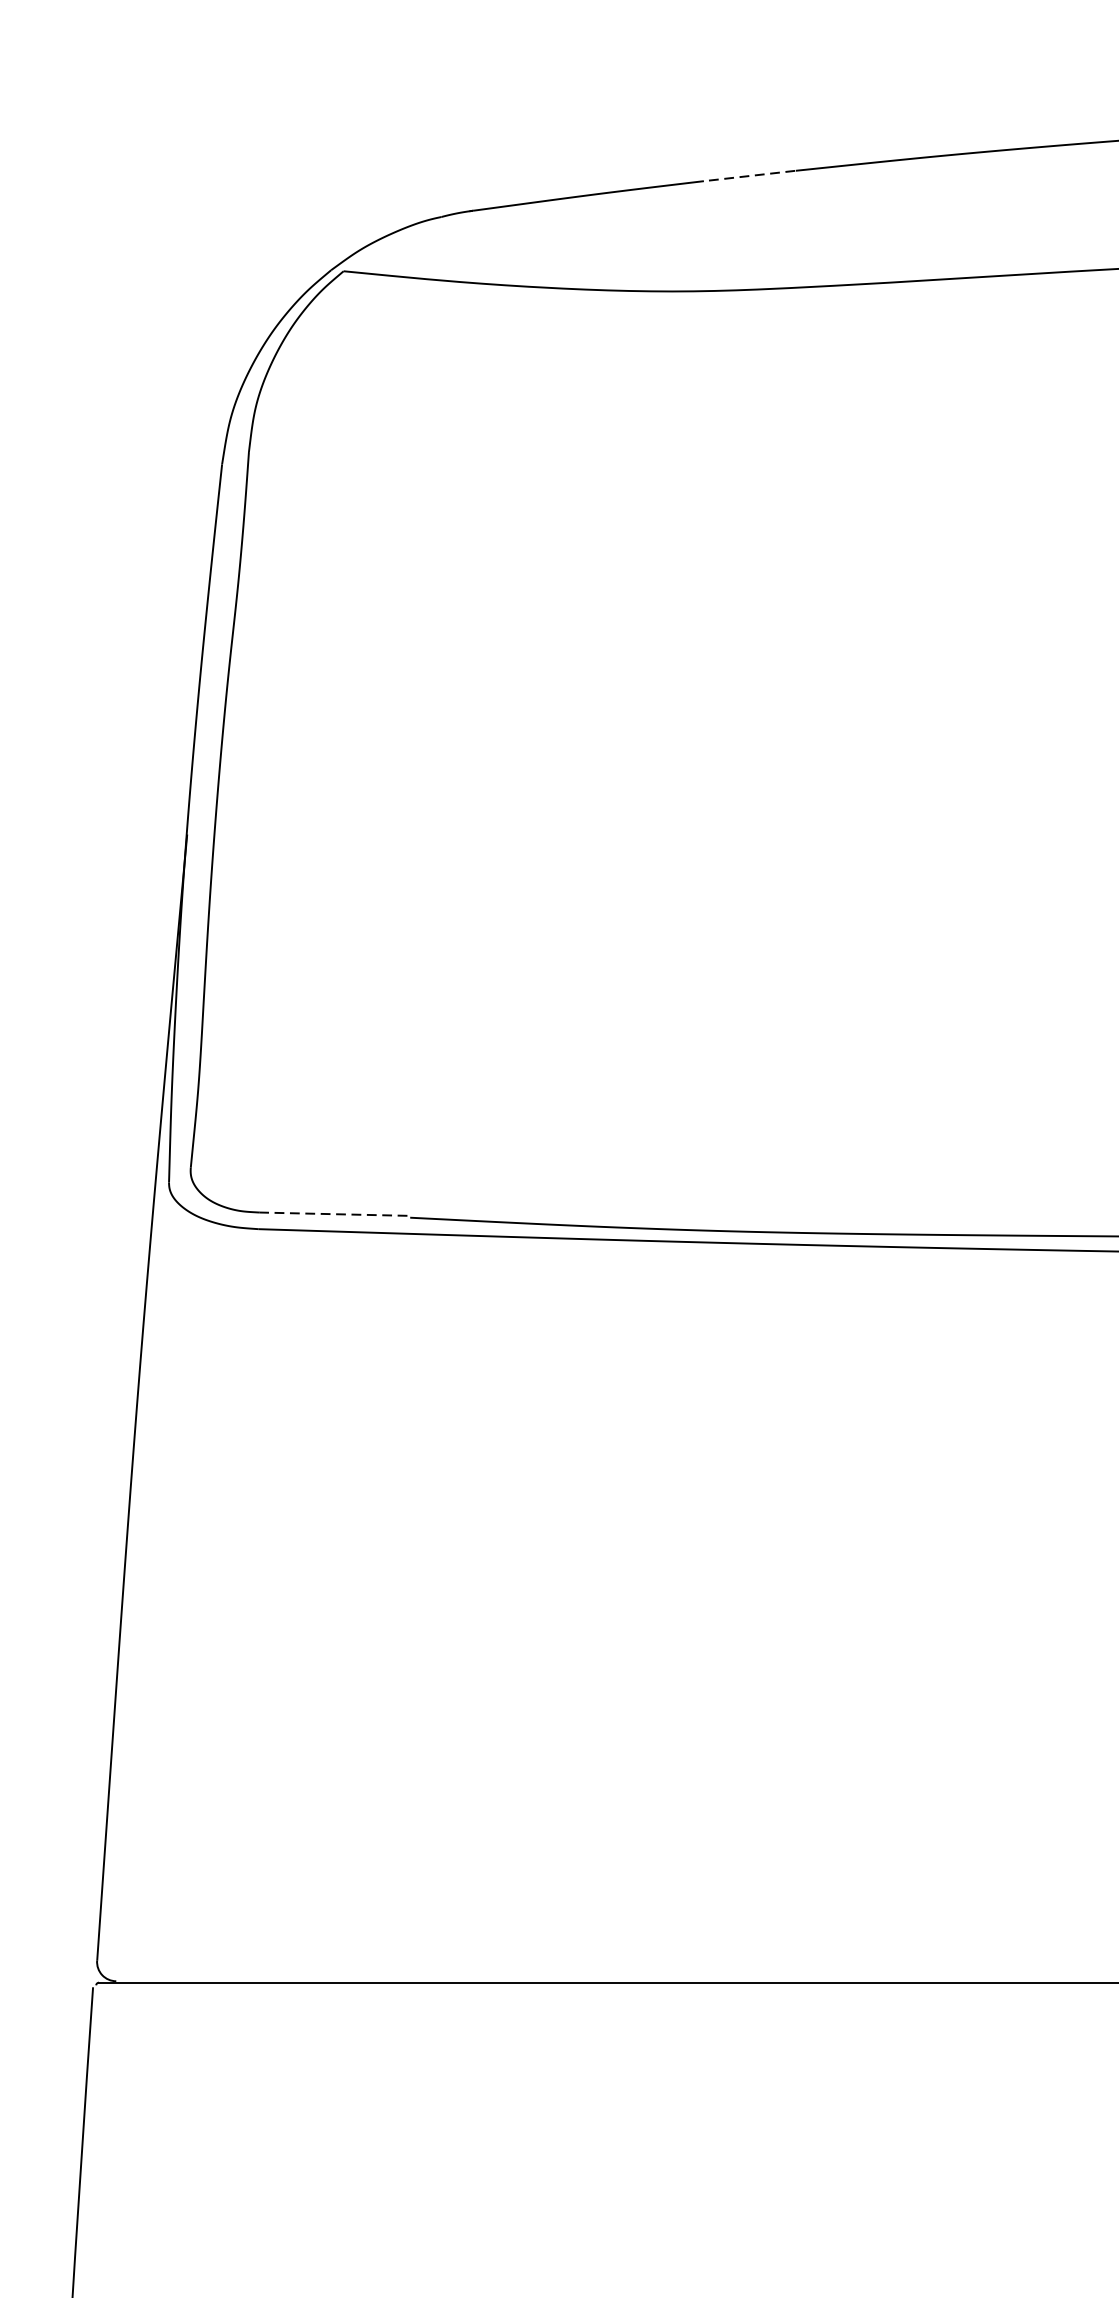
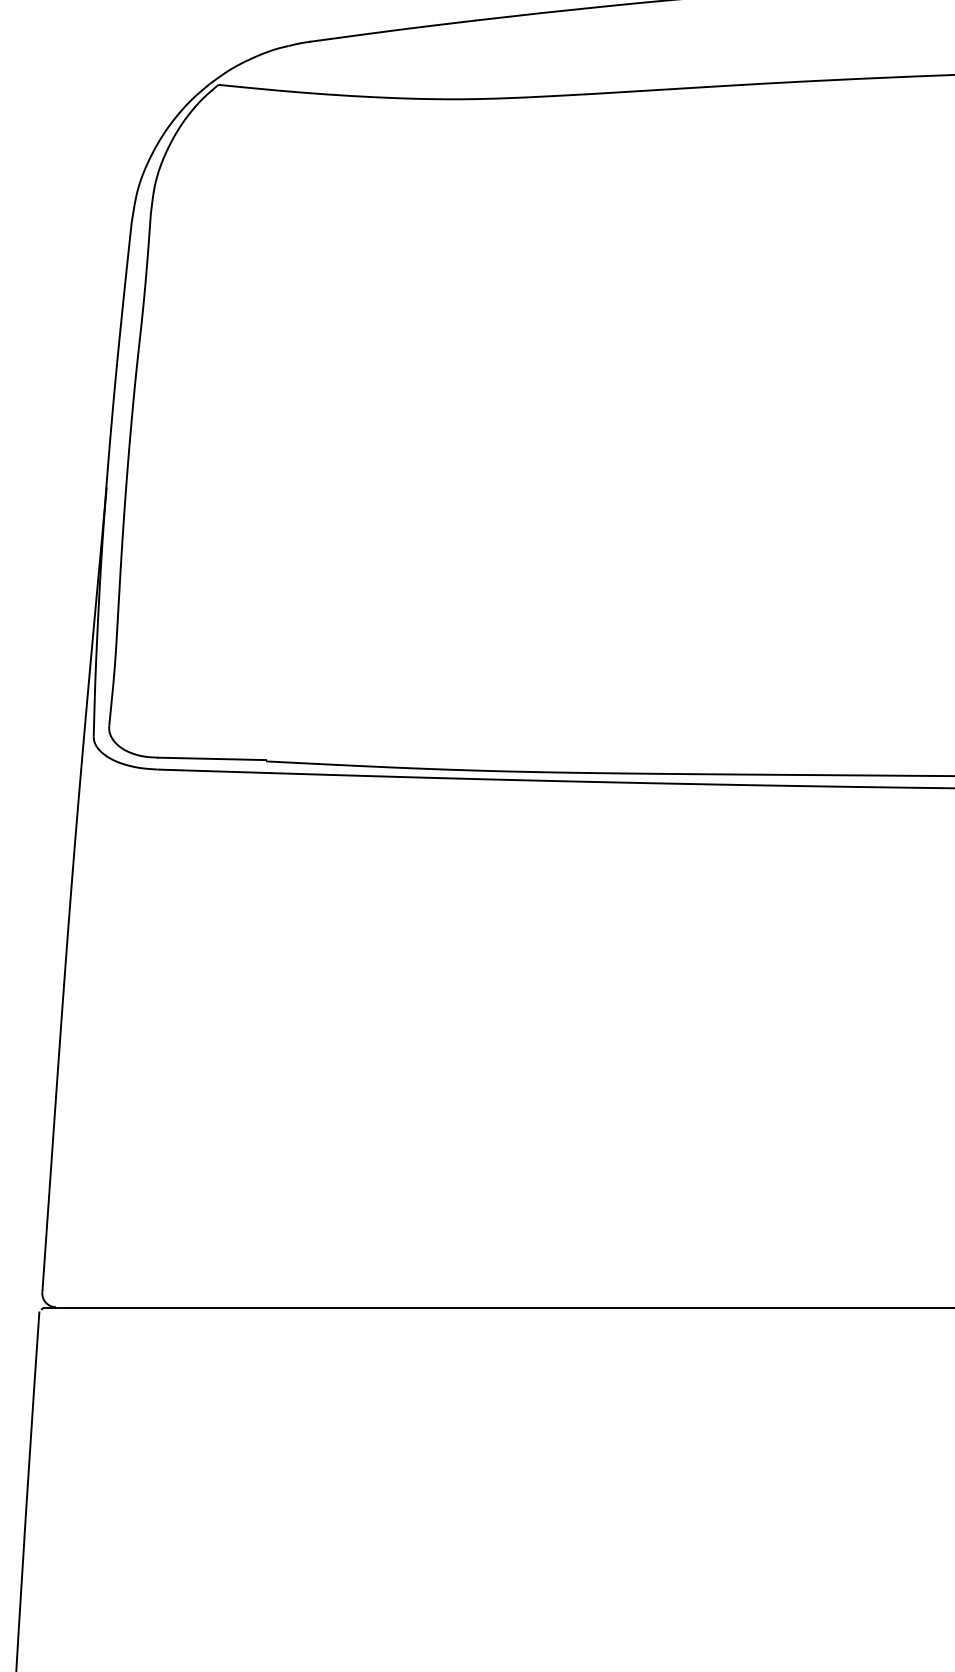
line: (749, 175) -> (508, 16), dashed -> solid
line: (335, 1213) -> (212, 758), dashed -> solid

